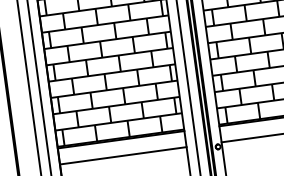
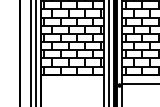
line: (123, 155) -> (72, 83), removed

